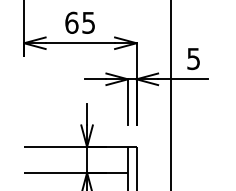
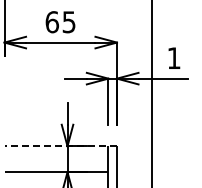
text: (193, 59) -> (173, 58), 5 -> 1
line: (79, 146) -> (59, 145), solid -> dashed

